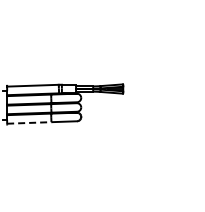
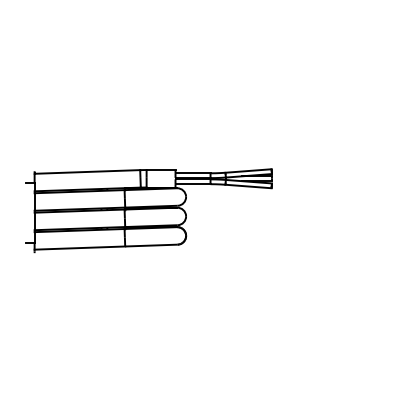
line: (29, 122) -> (80, 247), dashed -> solid

